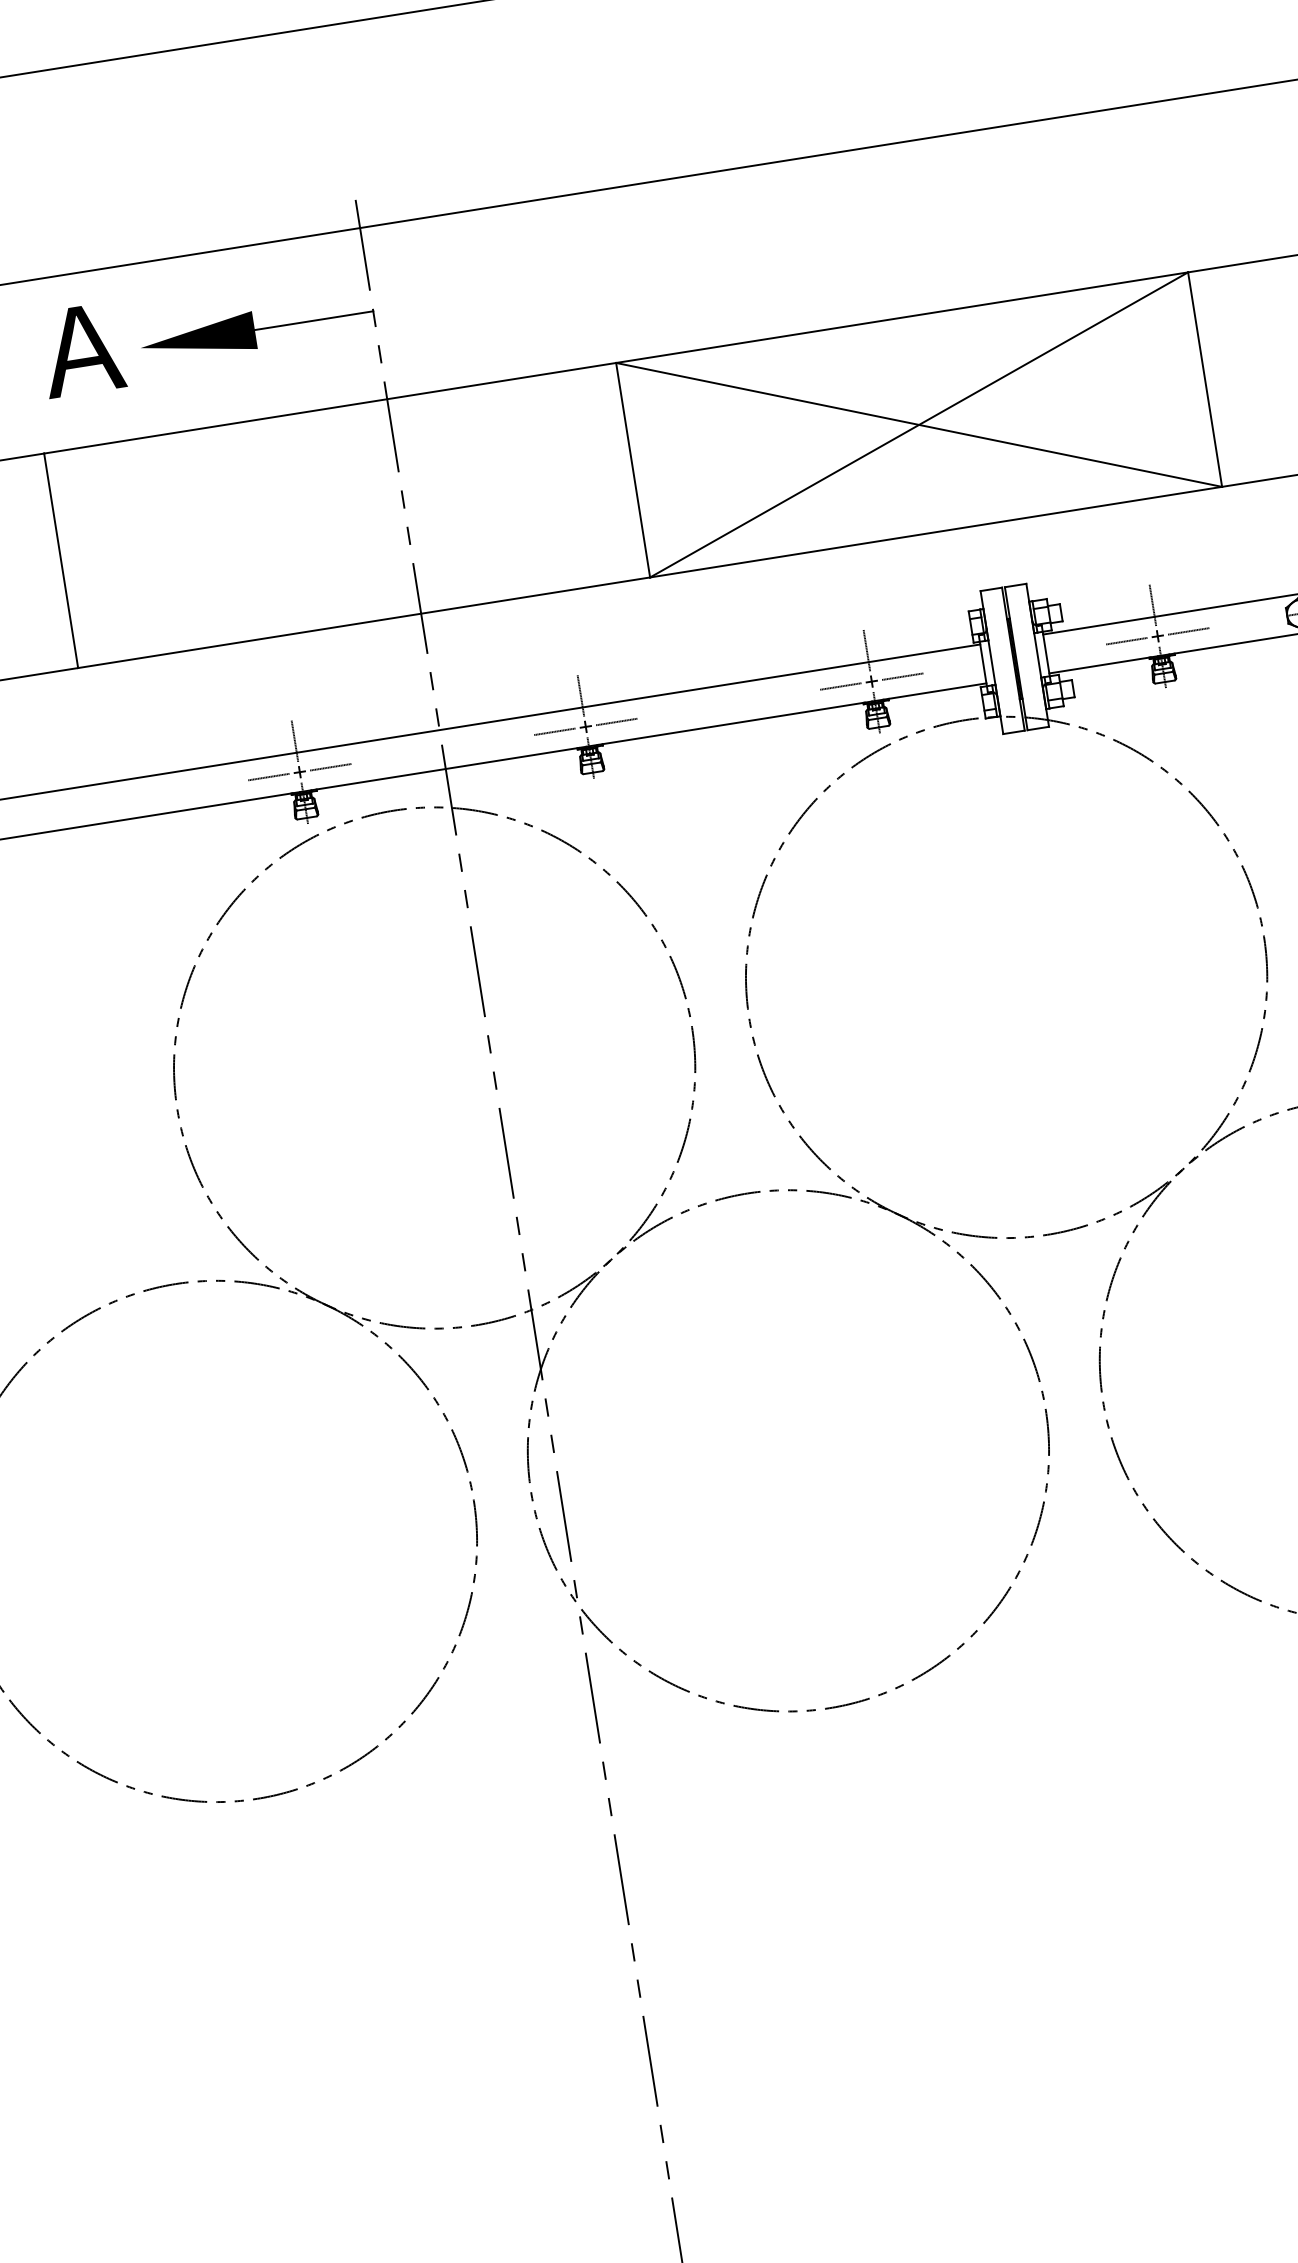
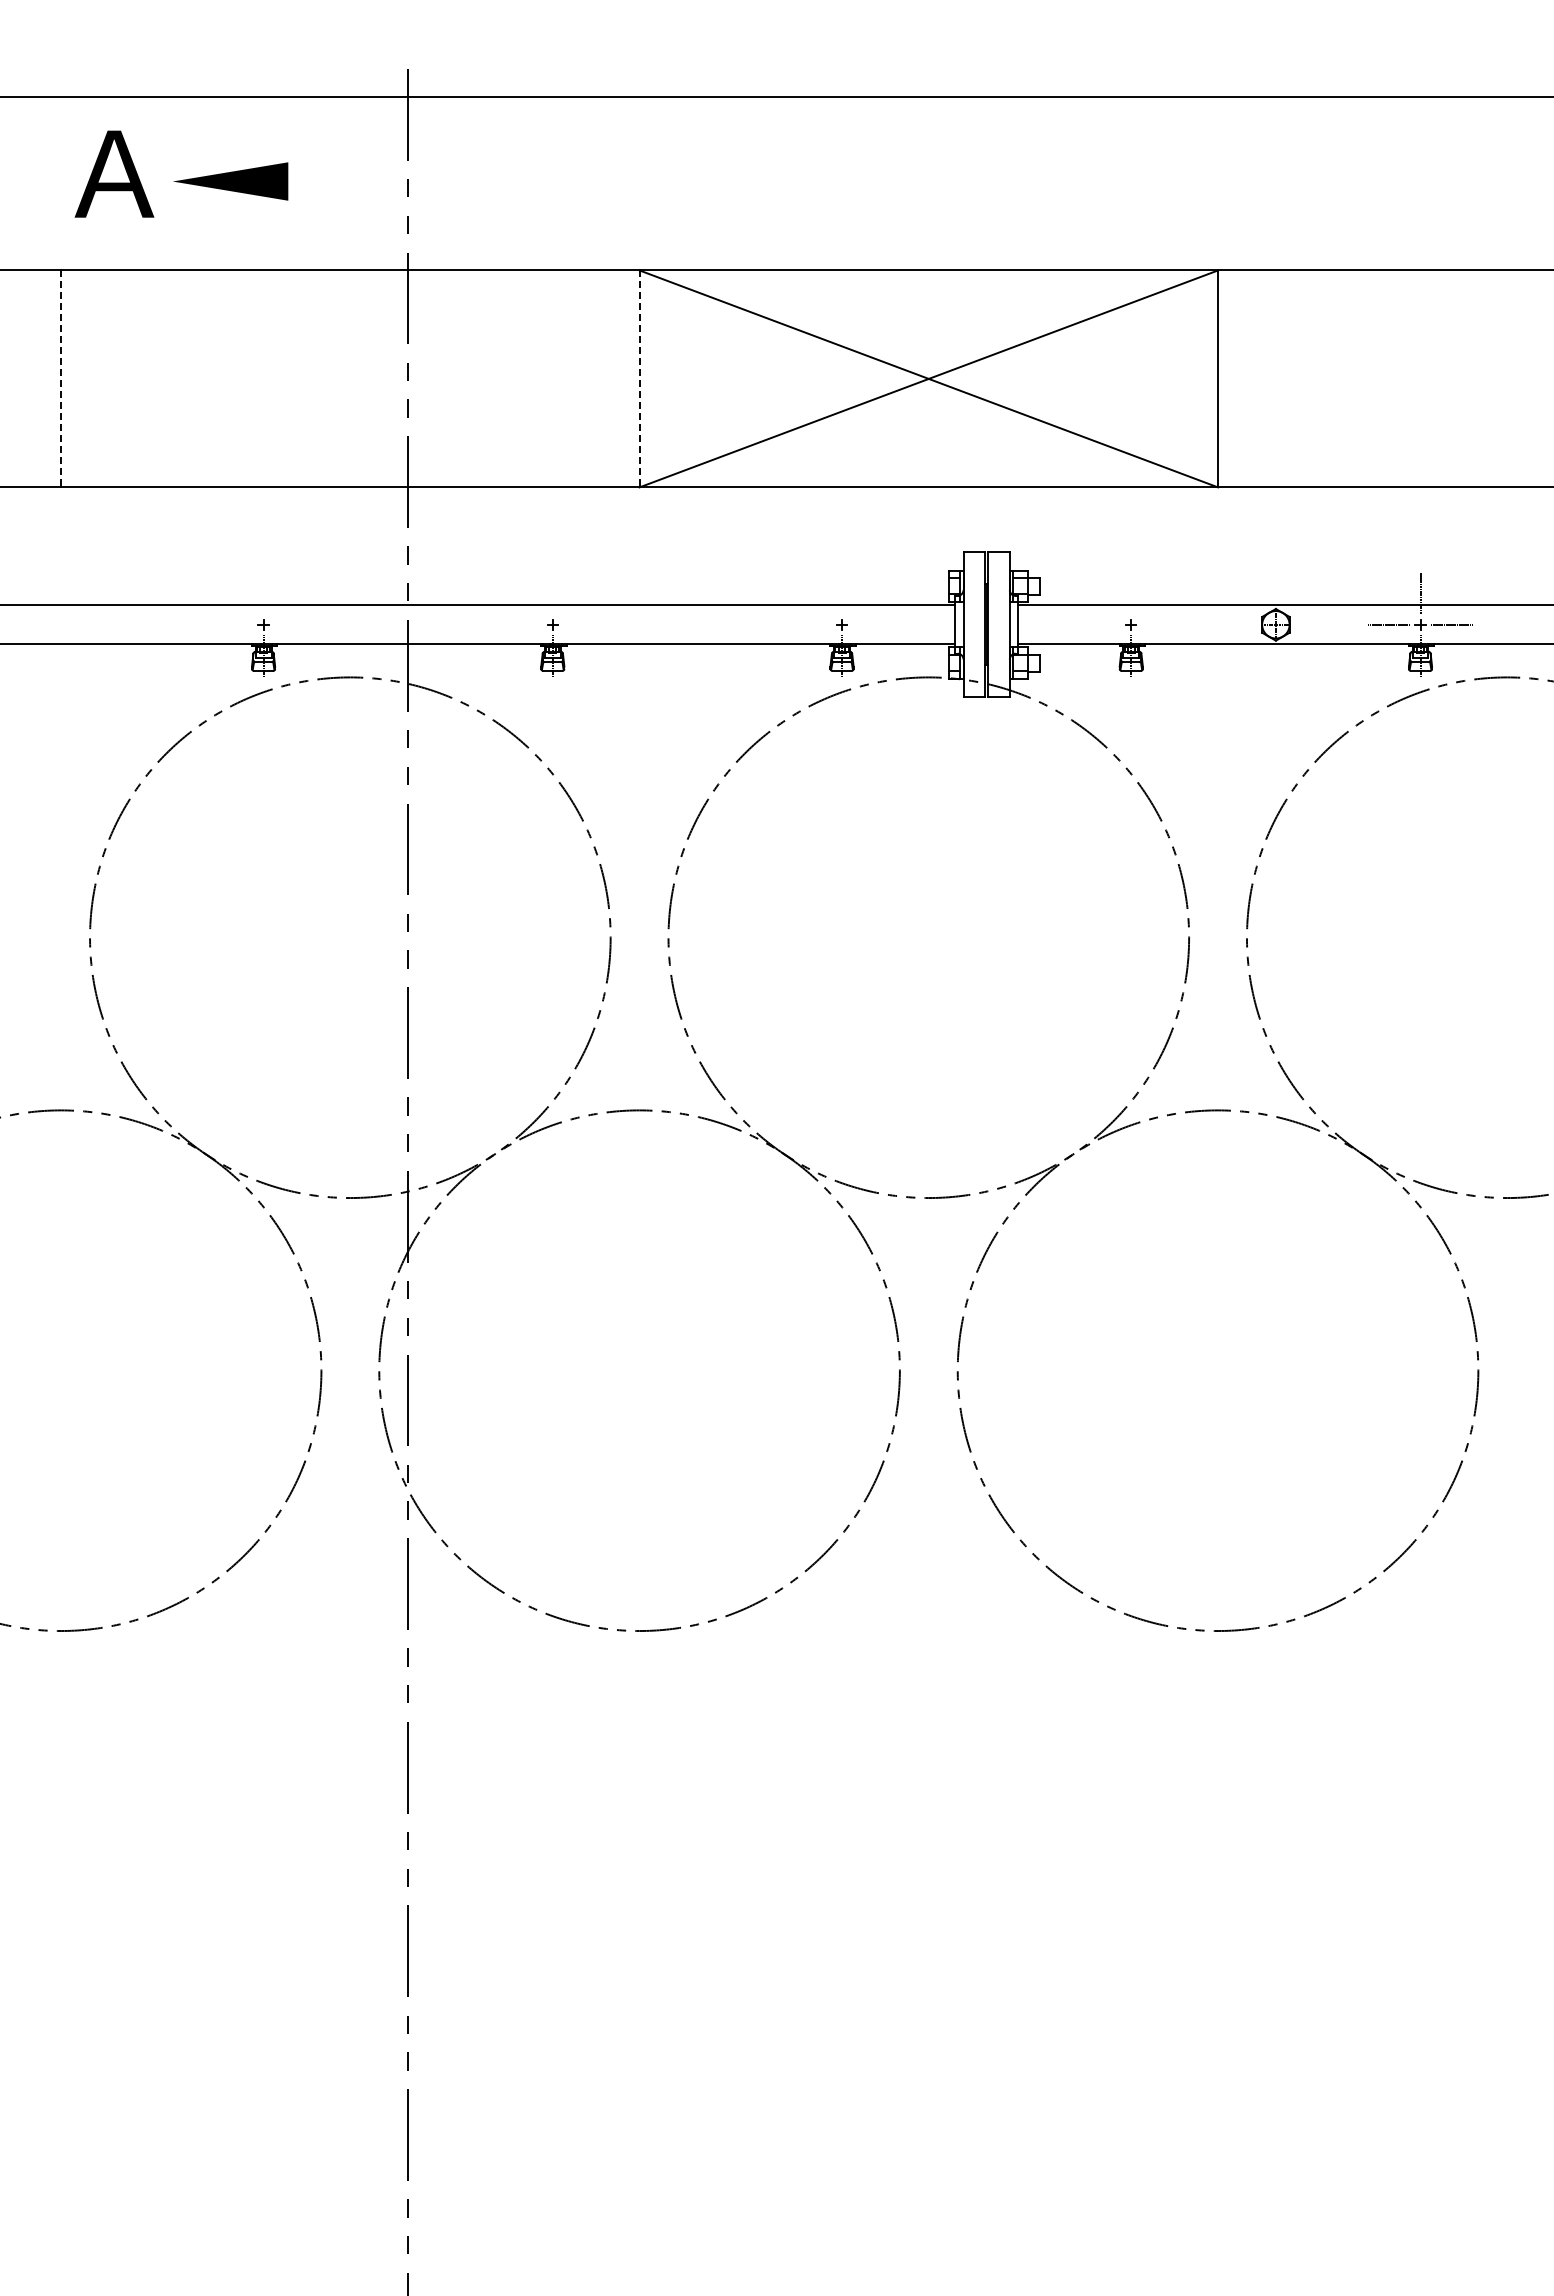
line: (314, 320) -> (348, 181), removed
line: (633, 470) -> (639, 379), solid -> dashed
line: (61, 561) -> (61, 379), solid -> dashed
line: (1153, 605) -> (1131, 593), removed
line: (1188, 631) -> (1162, 624), removed
line: (1126, 641) -> (1099, 624), removed
line: (867, 650) -> (842, 593), removed
line: (902, 676) -> (873, 624), removed
line: (840, 686) -> (810, 624), removed
line: (580, 696) -> (552, 593), removed
line: (617, 721) -> (584, 624), removed
line: (554, 731) -> (521, 624), removed
line: (294, 741) -> (263, 593), removed
line: (330, 767) -> (294, 624), removed
line: (269, 776) -> (232, 624), removed

